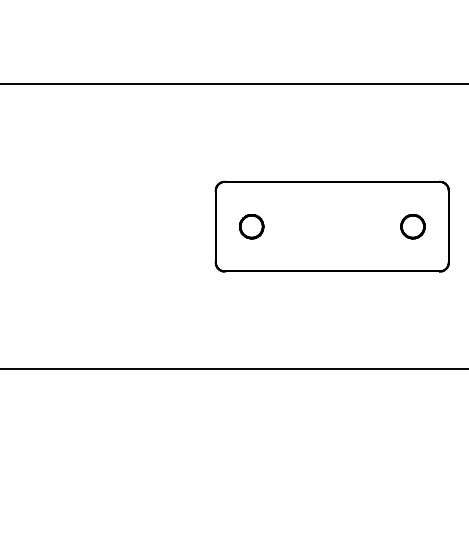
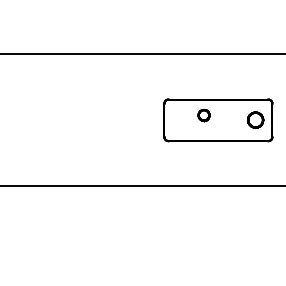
part: (250, 226) -> (203, 115), moved
part: (412, 226) -> (255, 120), size x1.4

